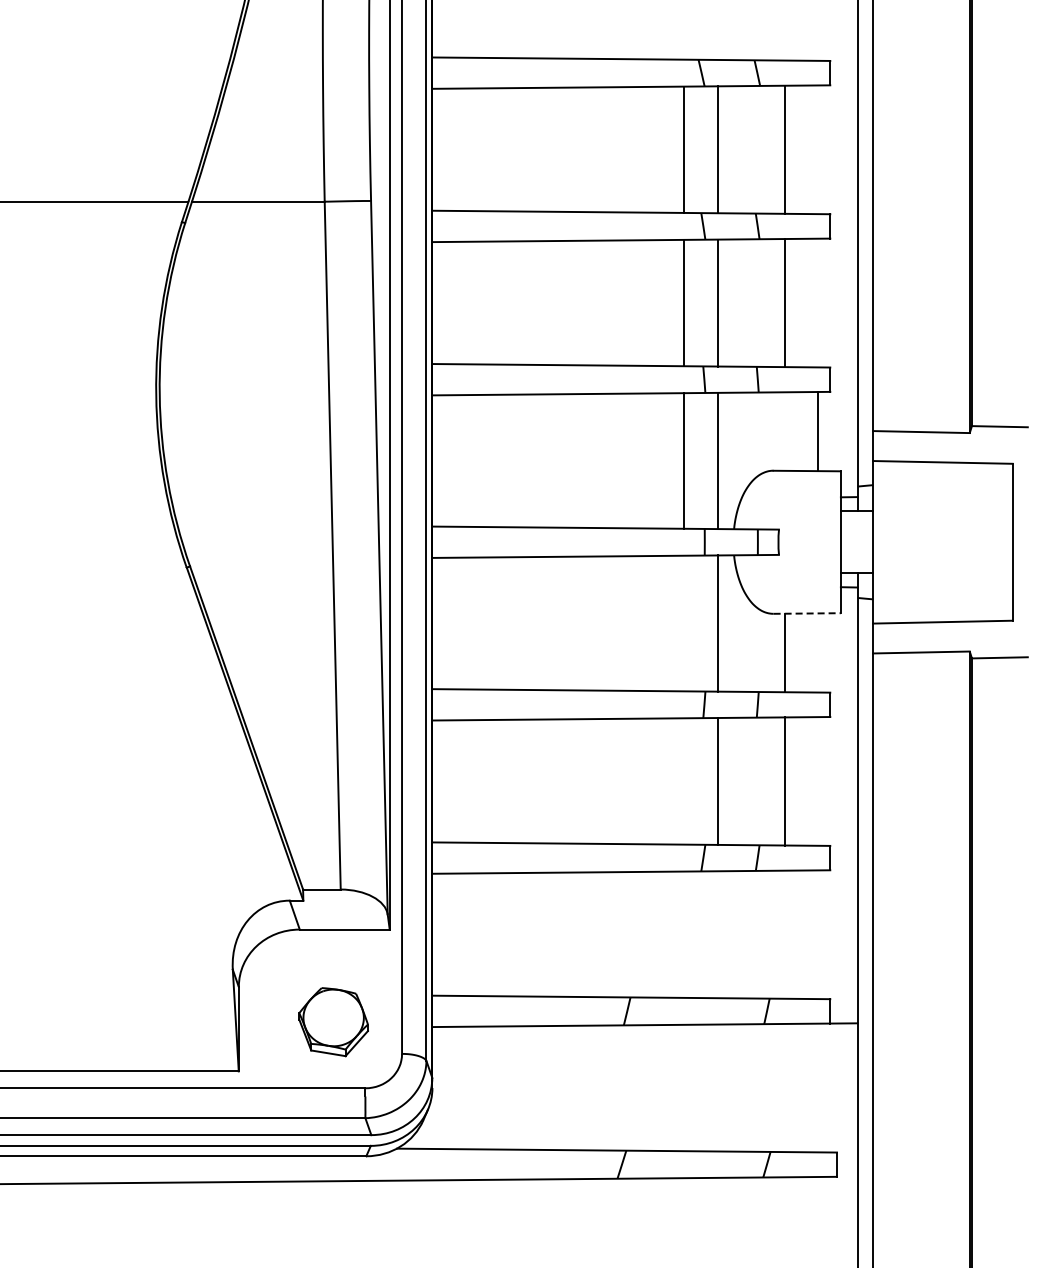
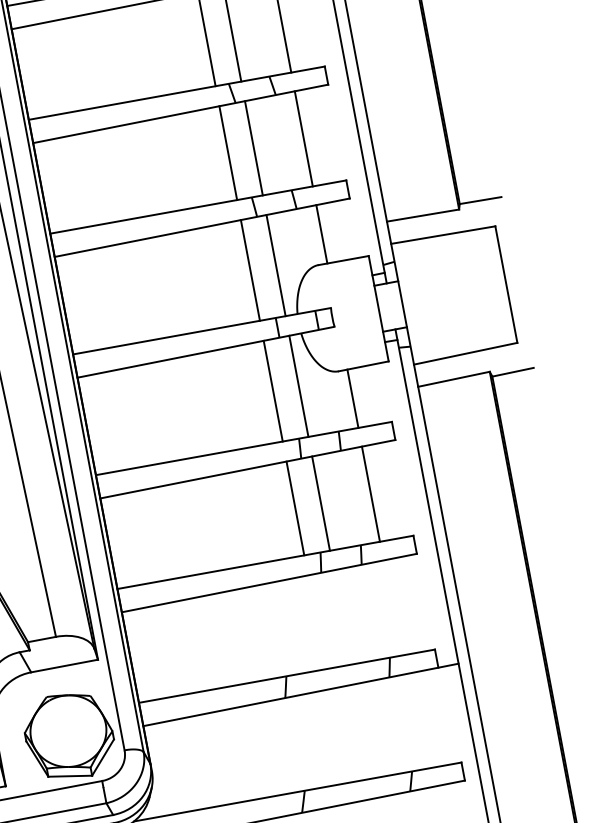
line: (818, 431) -> (322, 234), moved
line: (807, 613) -> (363, 366), dashed -> solid
line: (683, 623) -> (273, 391), added
line: (683, 781) -> (295, 508), added
part: (333, 1021) -> (69, 735), size x1.67

